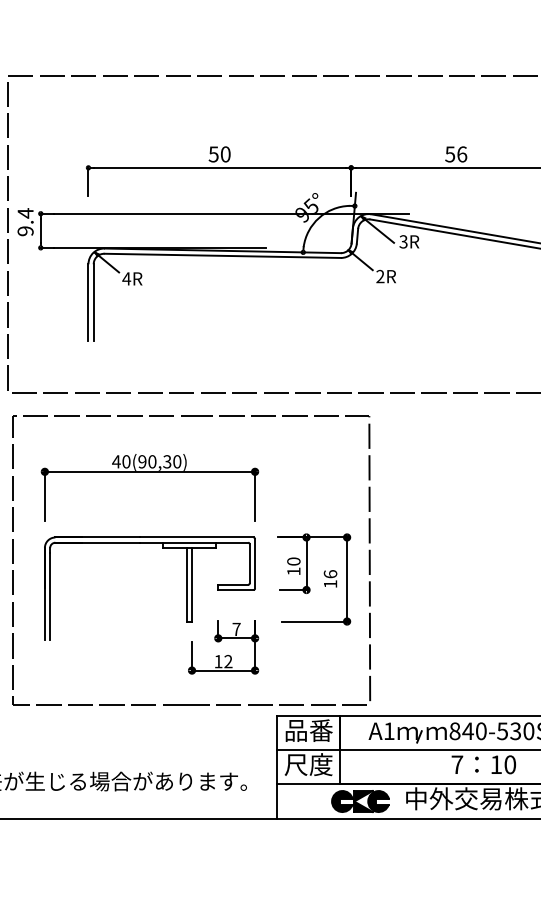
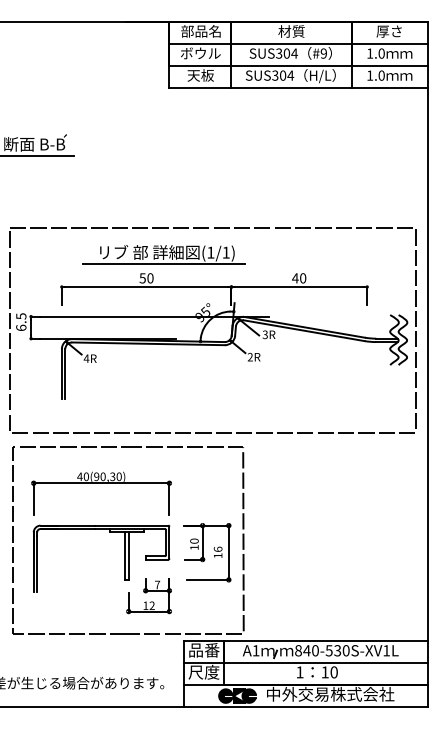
part: (245, 117) -> (163, 254), added
text: (456, 154) -> (299, 278), 56 -> 40
text: (25, 222) -> (21, 322), 9.4 -> 6.5
text: (456, 764) -> (299, 672), 7 -> 1

